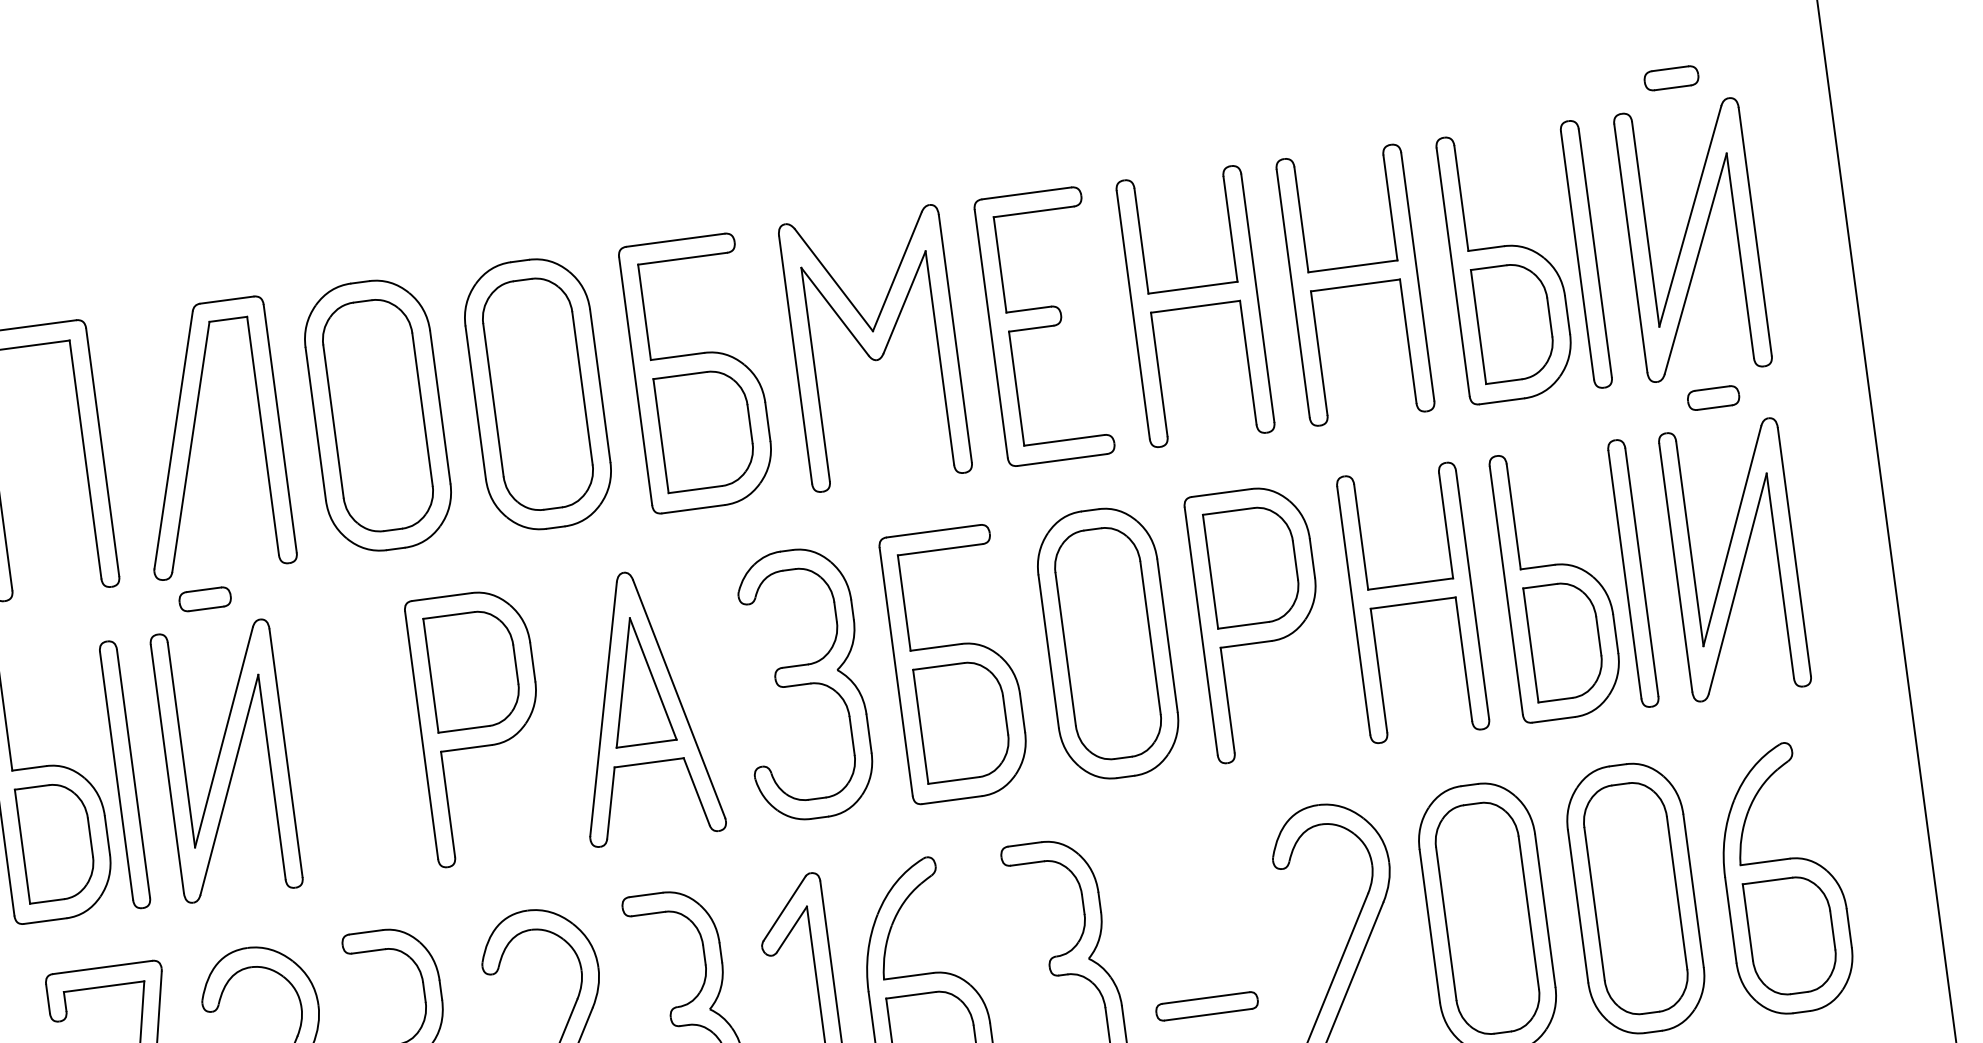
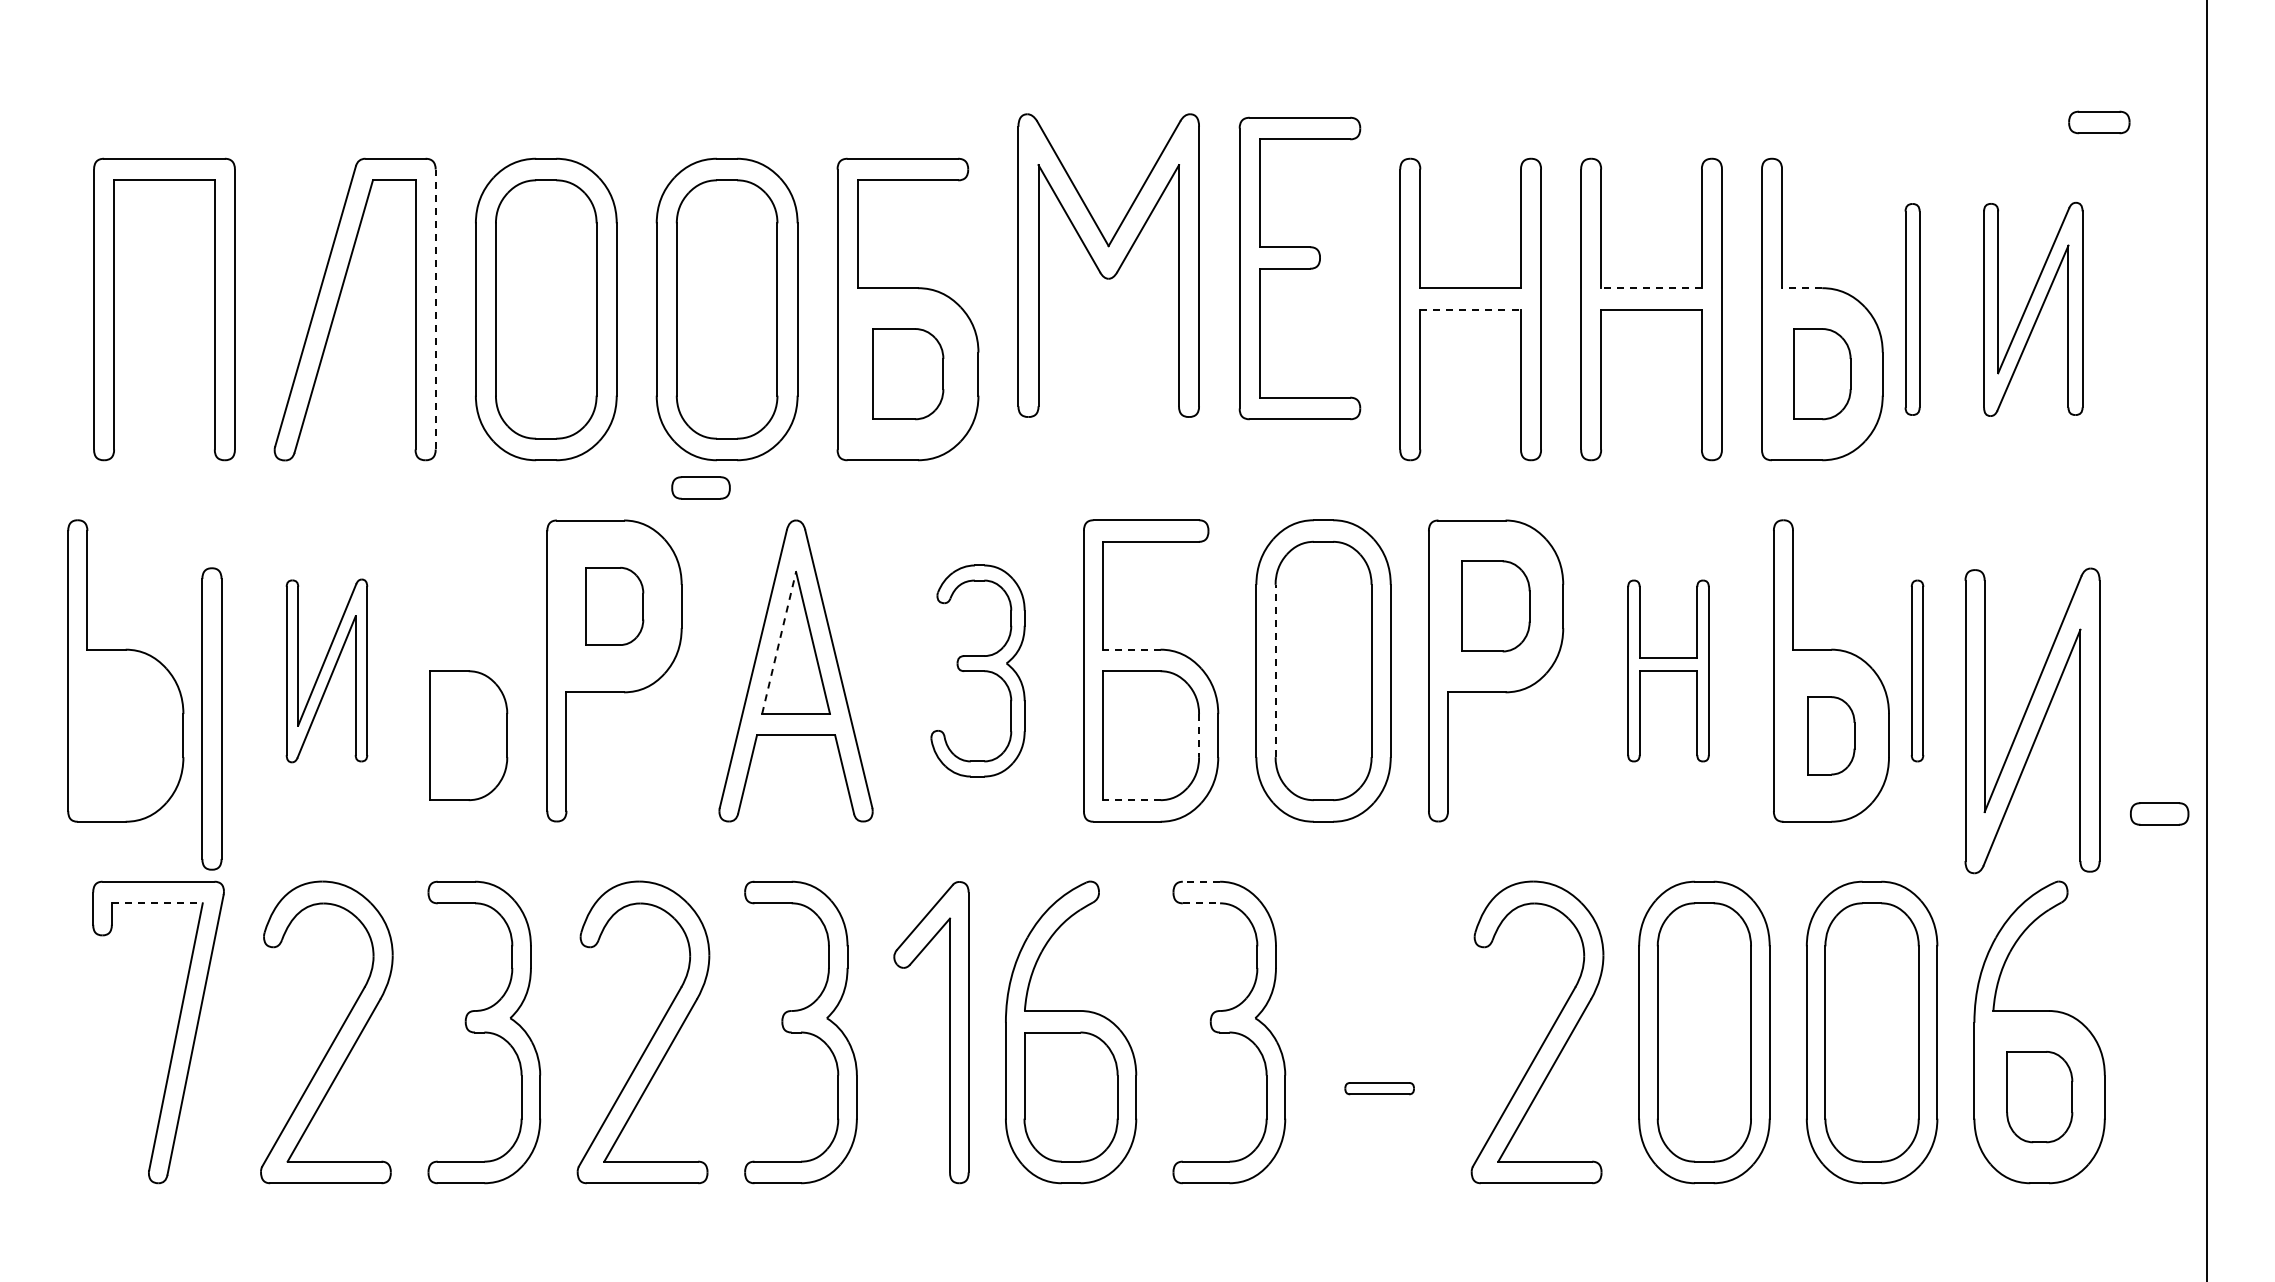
part: (1671, 78) -> (2099, 122), moved
part: (1693, 240) -> (2033, 309), size x0.7
line: (1485, 248) -> (1801, 288), solid -> dashed
part: (1586, 254) -> (1912, 309), size x0.7
line: (1352, 266) -> (1651, 288), solid -> dashed
line: (1196, 306) -> (1471, 309), solid -> dashed
part: (1514, 321) -> (1822, 373), size x0.7
part: (1044, 326) -> (1299, 268), moved
part: (875, 348) -> (1108, 265), moved
part: (1713, 397) -> (2159, 813), moved
line: (280, 428) -> (435, 309), solid -> dashed
part: (705, 429) -> (908, 373), size x0.7
part: (1734, 559) -> (2032, 720), moved
part: (1252, 566) -> (1495, 606), size x0.7
part: (1633, 573) -> (1917, 670), size x0.6
part: (204, 598) -> (700, 487), moved
part: (1413, 602) -> (1668, 670), size x0.6
part: (1564, 640) -> (1831, 735), size x0.6
line: (935, 647) -> (1131, 649), solid -> dashed
line: (1065, 648) -> (1275, 670), solid -> dashed
part: (473, 670) -> (614, 606), size x0.6
line: (623, 682) -> (779, 642), solid -> dashed
part: (801, 684) -> (977, 670), size x0.7
line: (1005, 715) -> (1199, 735), solid -> dashed
part: (226, 760) -> (326, 670), size x0.6
part: (124, 774) -> (211, 718), moved
line: (953, 780) -> (1131, 800), solid -> dashed
part: (56, 842) -> (468, 735), moved
line: (1024, 844) -> (1201, 881), solid -> dashed
line: (1027, 863) -> (1201, 903), solid -> dashed
part: (1791, 935) -> (2039, 1096), size x0.7
line: (104, 986) -> (157, 903), solid -> dashed
part: (1206, 1006) -> (1379, 1088), size x0.6

